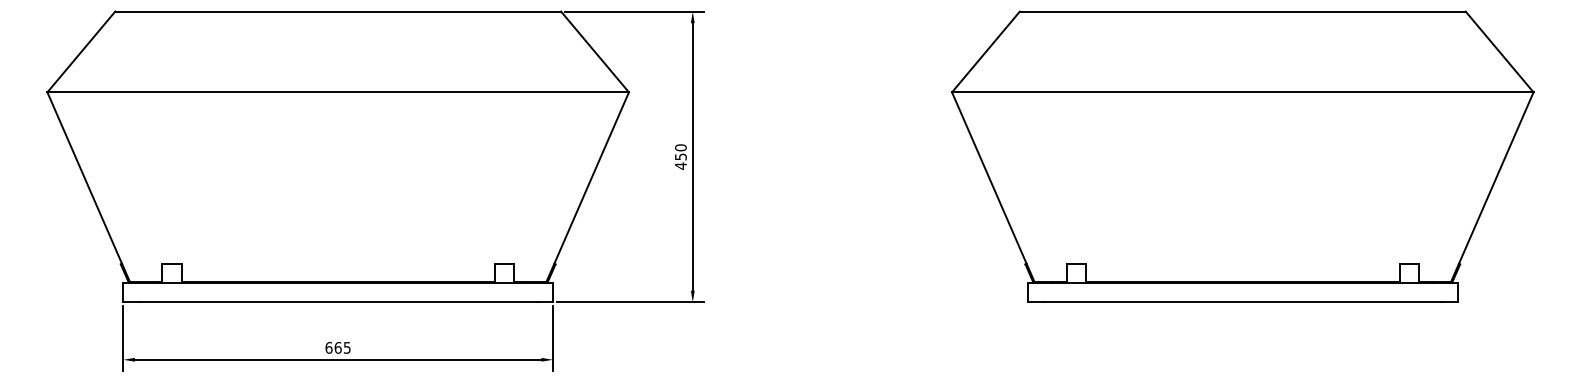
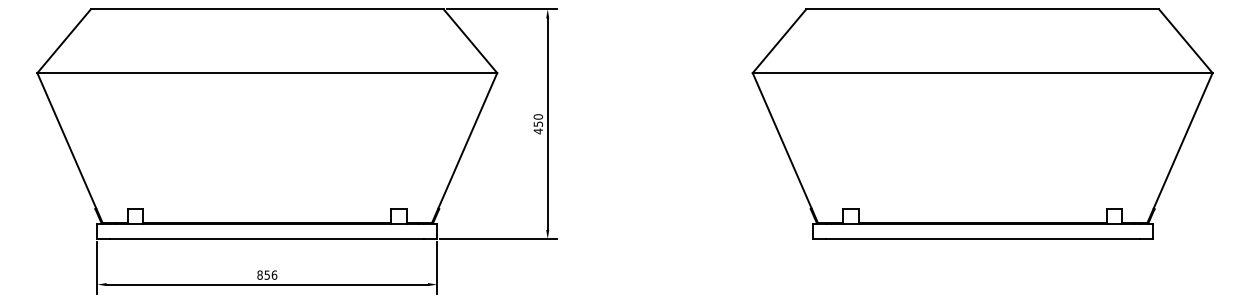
text: (337, 347) -> (266, 274), 665 -> 856

